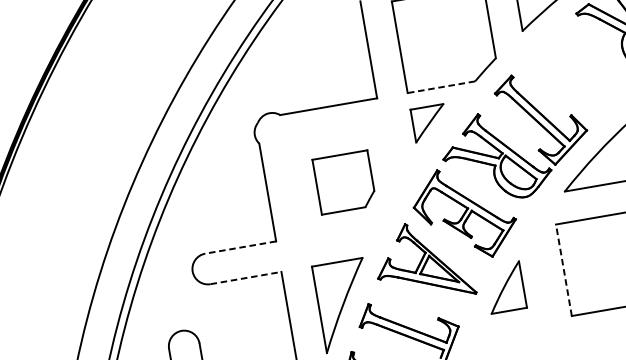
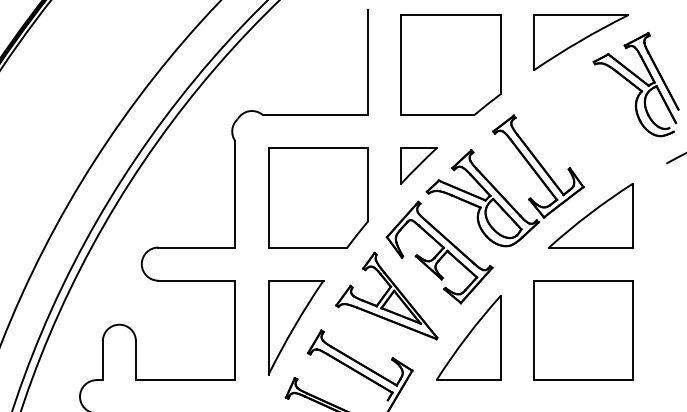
line: (441, 86) -> (437, 114), dashed -> solid
part: (429, 123) -> (418, 165), moved
part: (344, 182) -> (318, 197), size x1.67
line: (240, 247) -> (196, 247), dashed -> solid
line: (563, 270) -> (533, 330), dashed -> solid
line: (245, 277) -> (196, 280), dashed -> solid
part: (504, 287) -> (468, 337), size x1.67

